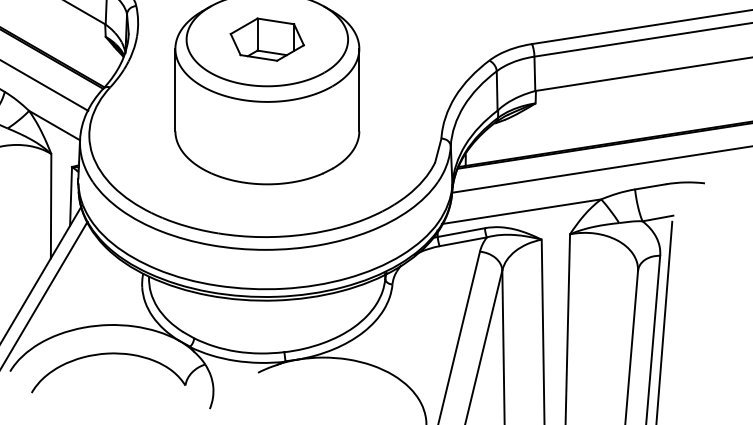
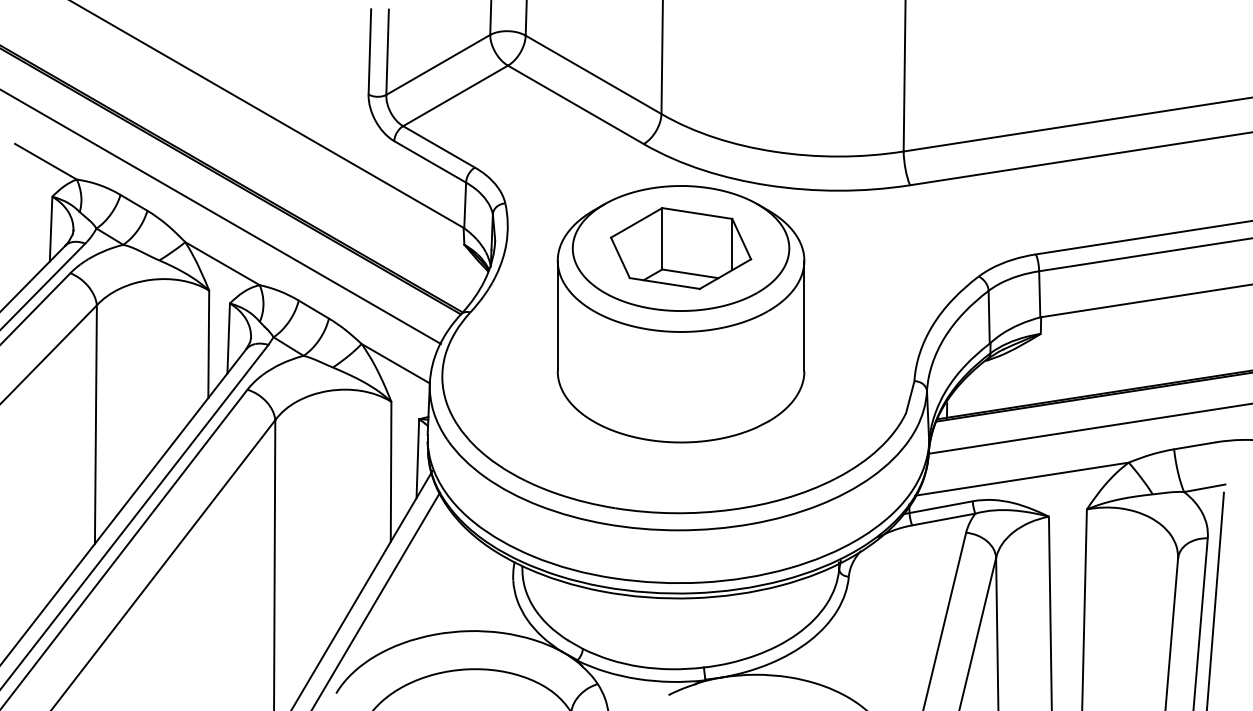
part: (266, 39) -> (680, 248), size x1.43

